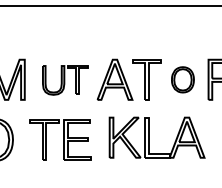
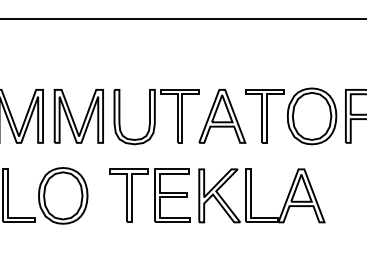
part: (182, 79) -> (311, 116), size x1.67
part: (65, 80) -> (156, 117), size x1.43
part: (149, 137) -> (251, 195), moved

